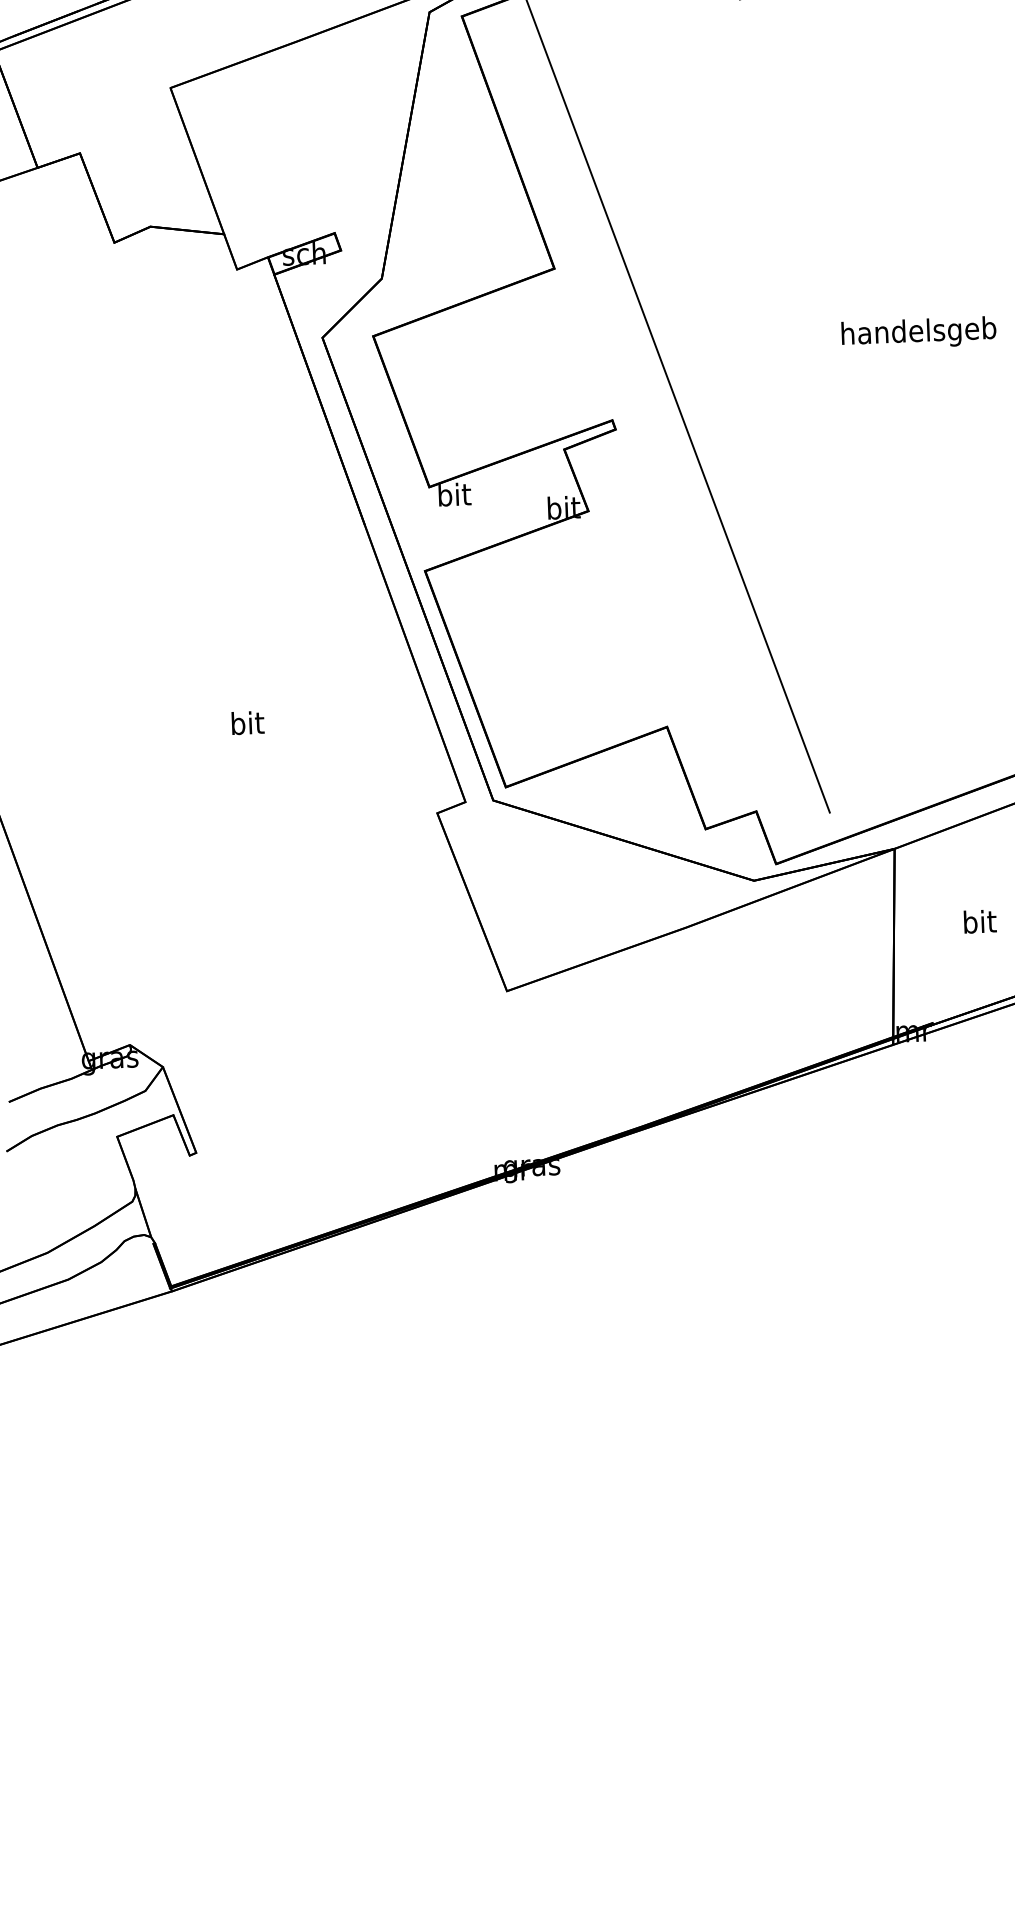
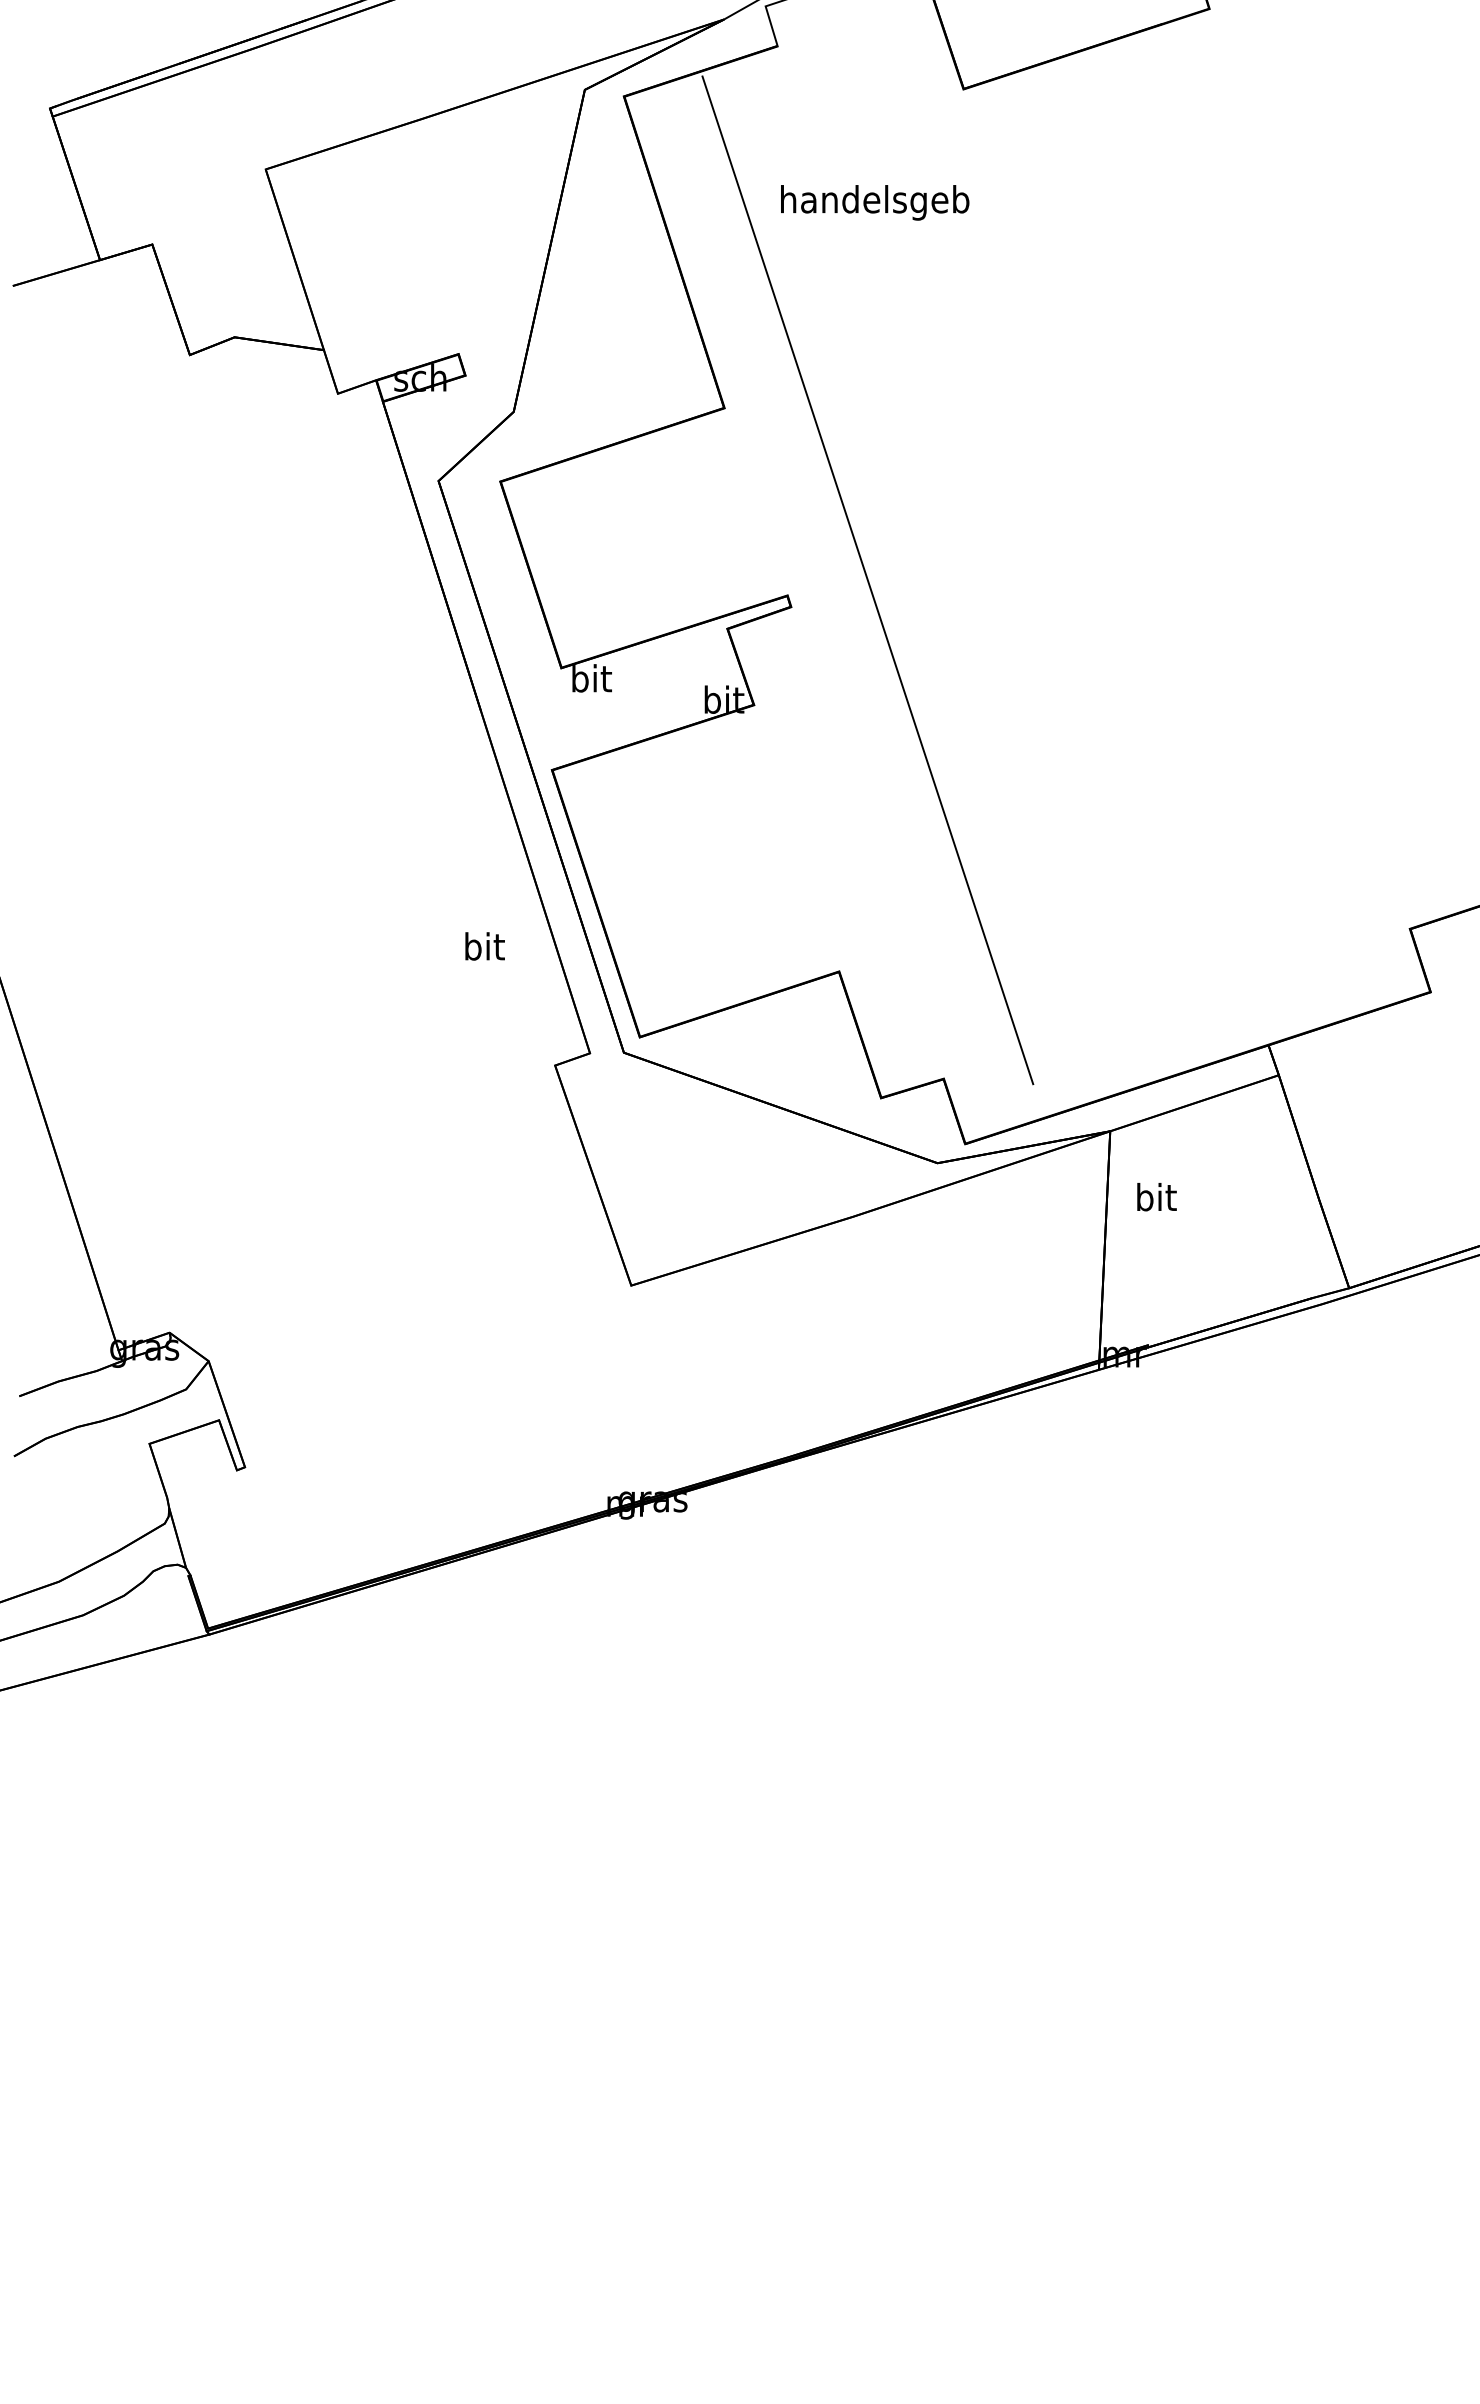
text: (919, 333) -> (875, 202), moved
text: (247, 723) -> (484, 946), moved
text: (979, 922) -> (1156, 1197), moved

